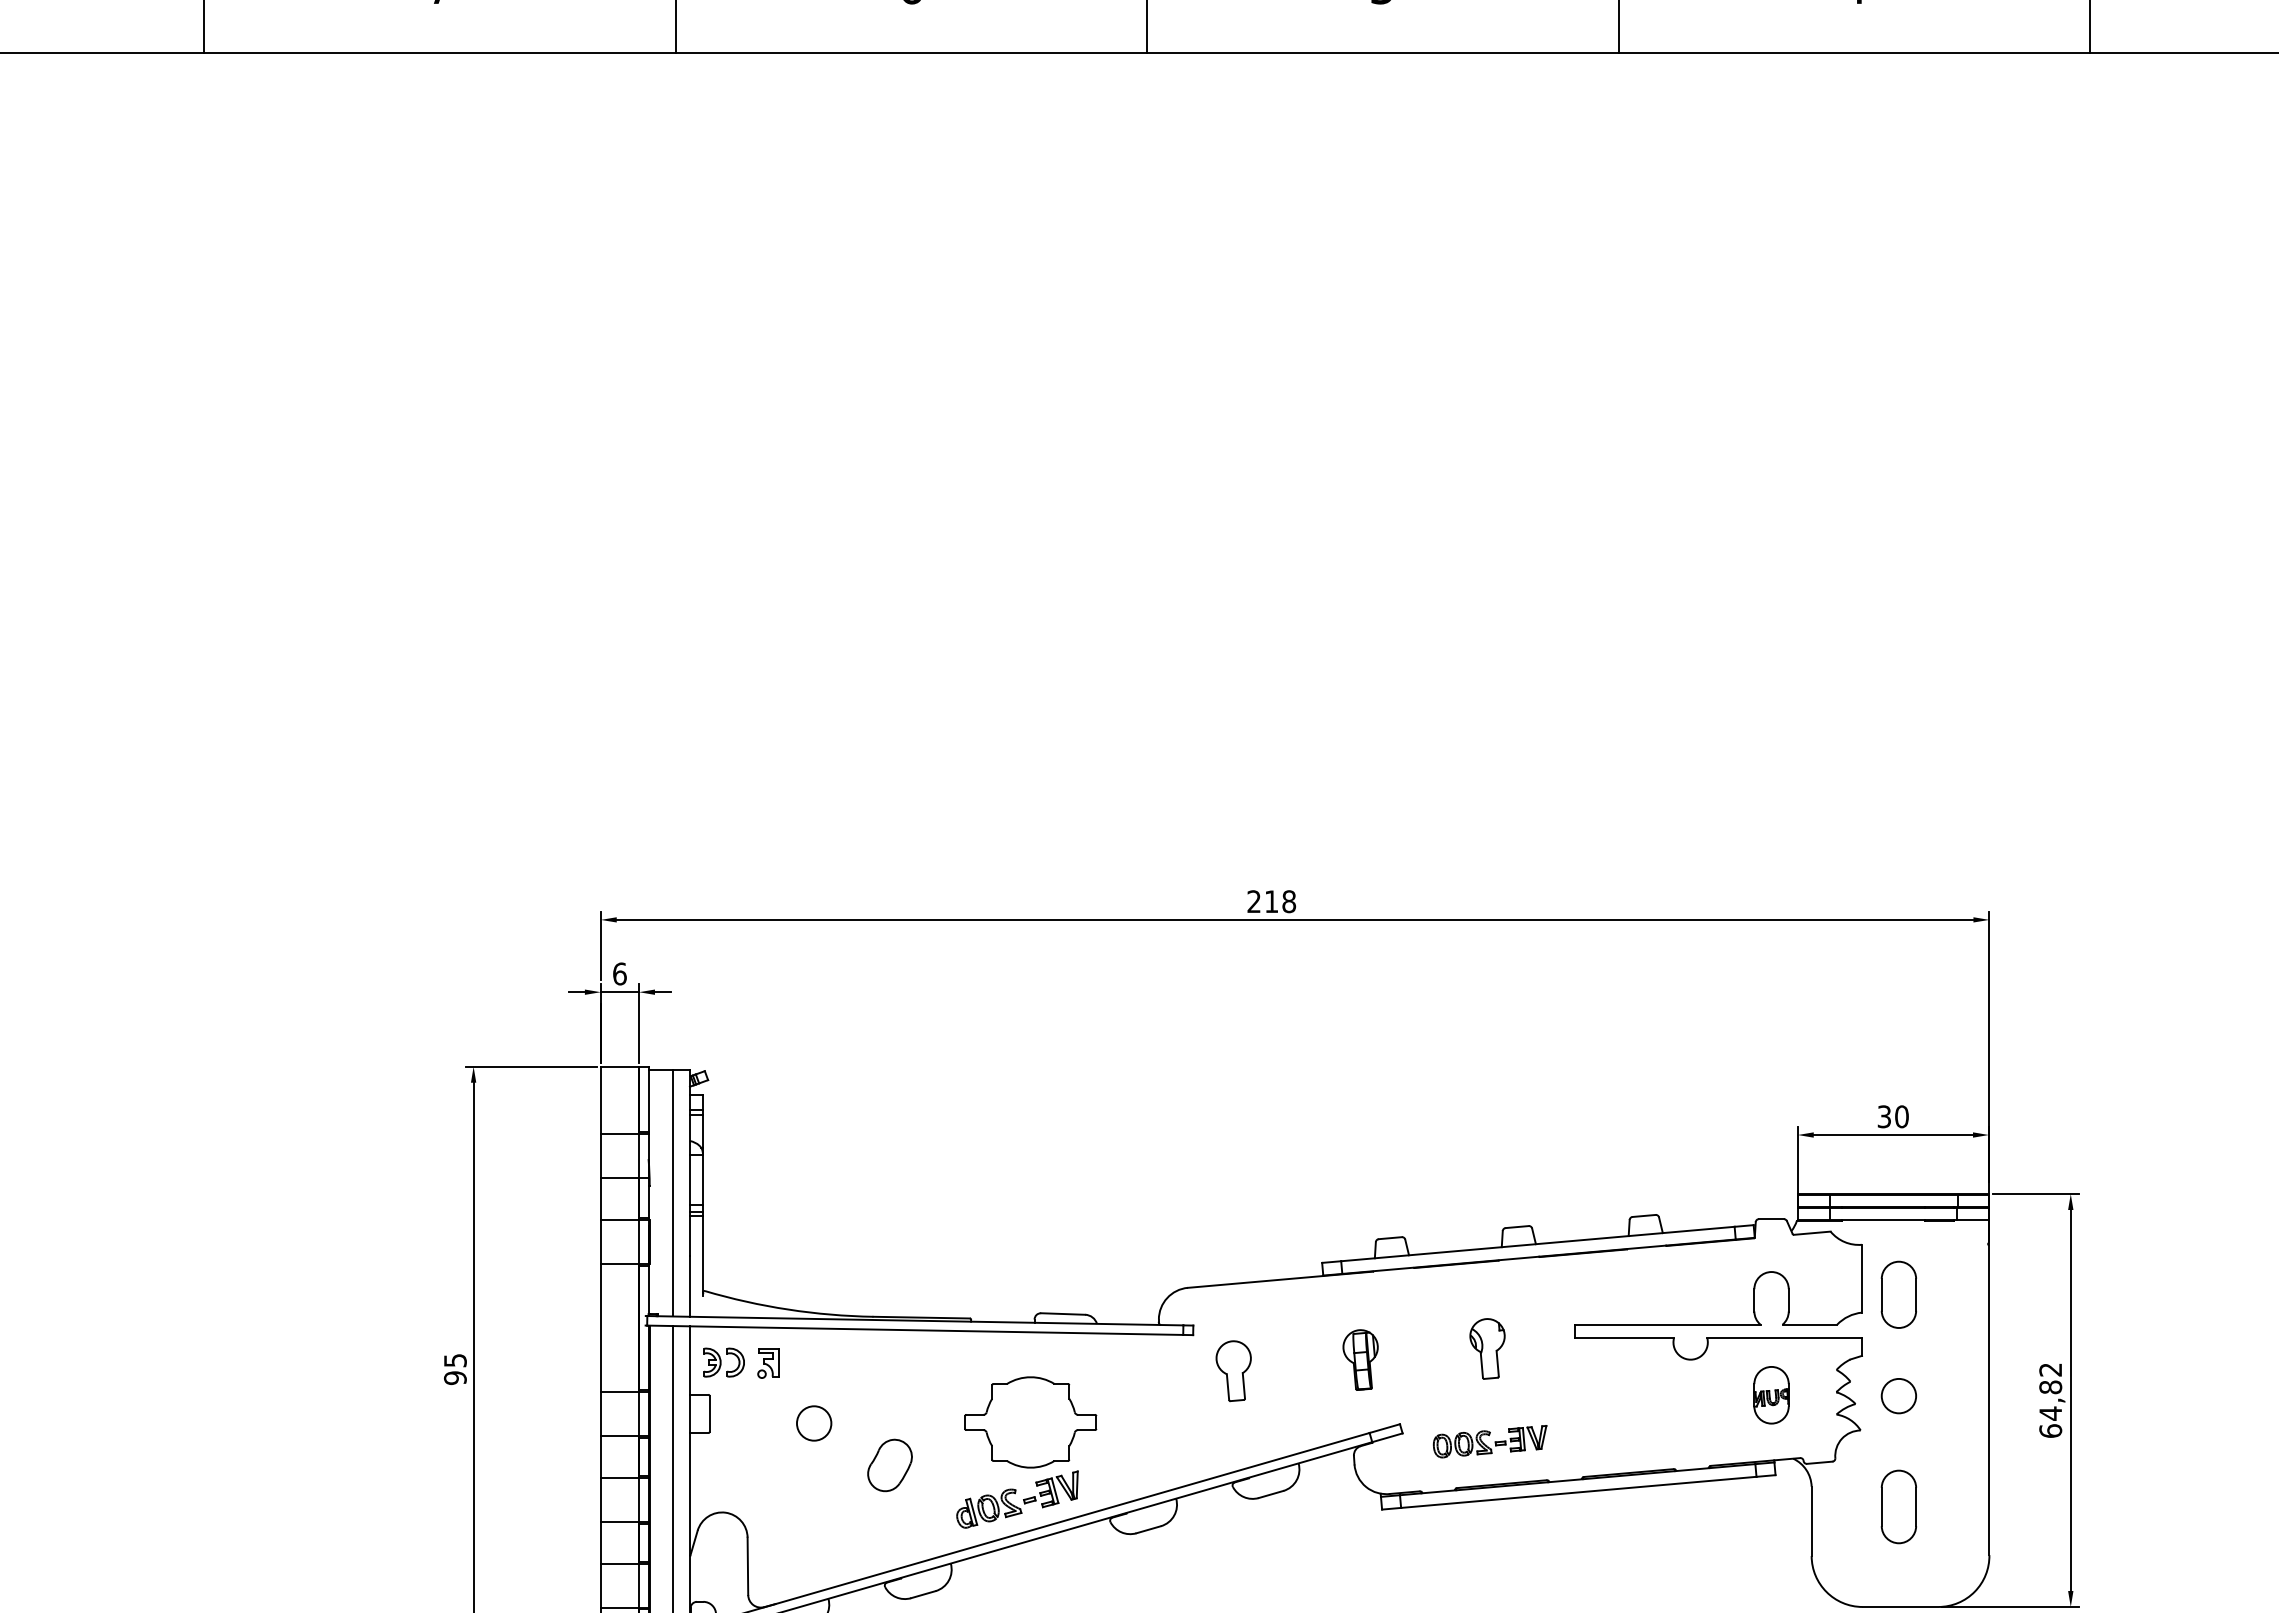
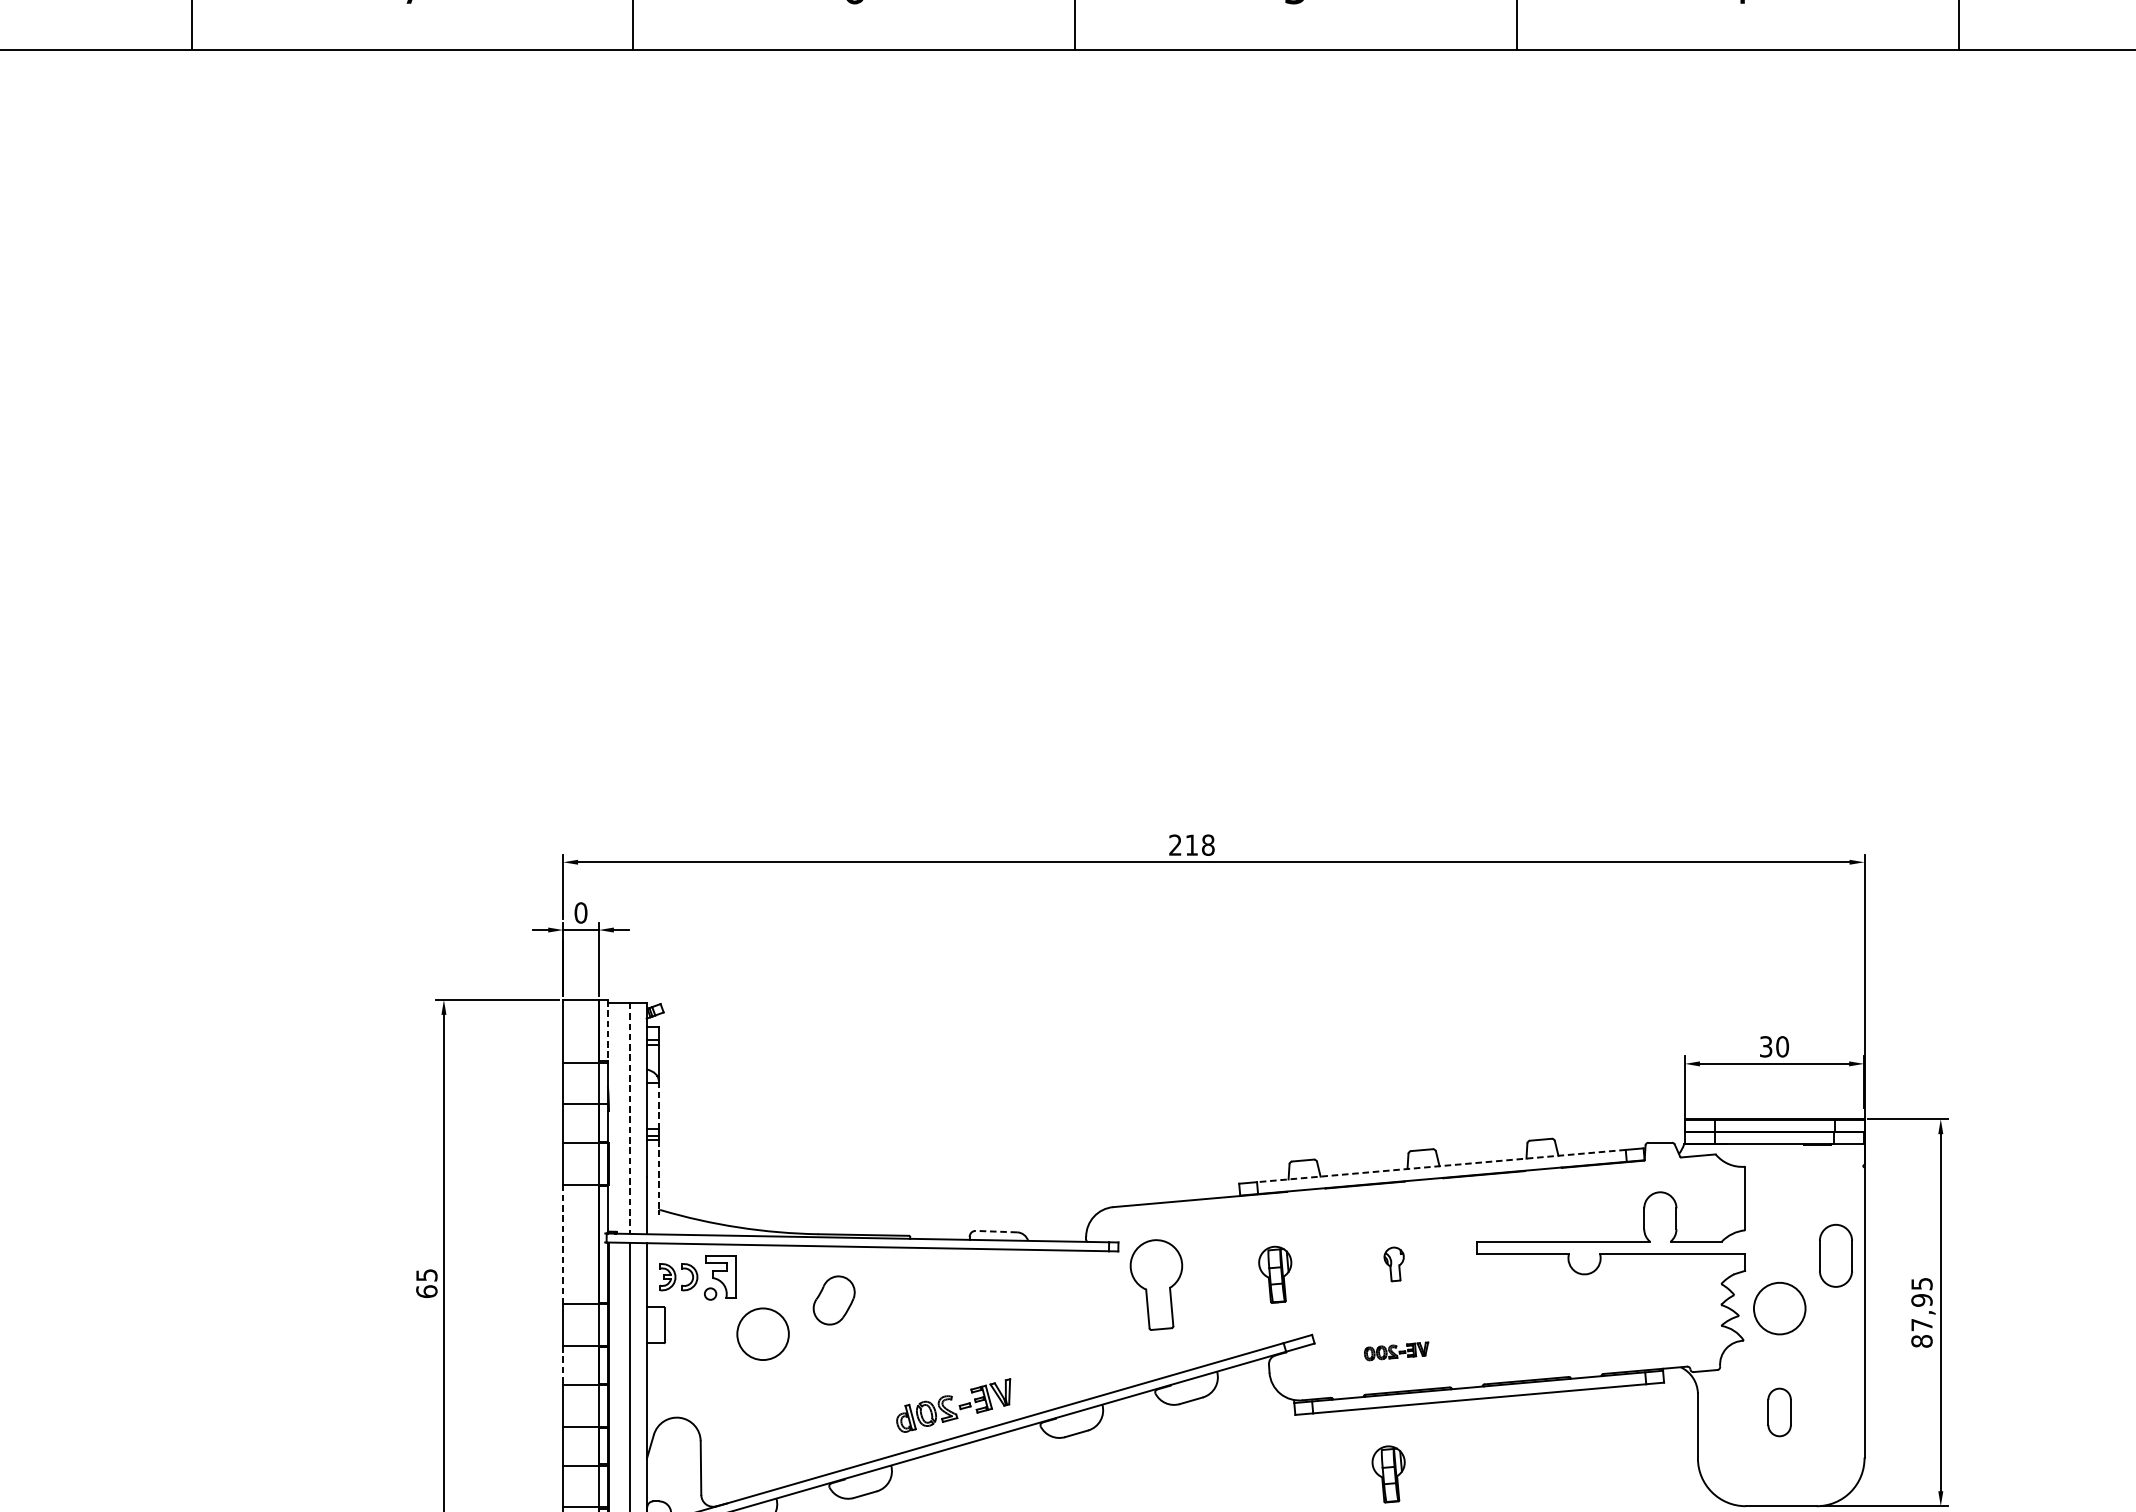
text: (619, 973) -> (580, 912), 6 -> 0
line: (648, 1099) -> (607, 1030), solid -> dashed
line: (702, 1180) -> (658, 1106), solid -> dashed
line: (672, 1193) -> (630, 1118), solid -> dashed
line: (1537, 1244) -> (1441, 1166), solid -> dashed
line: (702, 1256) -> (658, 1177), solid -> dashed
part: (1898, 1294) -> (1835, 1255), moved
line: (1062, 1313) -> (995, 1231), solid -> dashed
line: (600, 1327) -> (562, 1244), solid -> dashed
part: (1487, 1348) -> (1394, 1263), size x0.6
part: (768, 1363) -> (720, 1278), size x1.6
part: (1233, 1371) -> (1156, 1285), size x1.6
text: (454, 1378) -> (426, 1292), 95 -> 65
part: (1771, 1395) -> (1660, 1308), removed
circle: (1898, 1395) -> (1779, 1308), size x1.6
text: (2050, 1400) -> (1921, 1312), 64,82 -> 87,95
part: (1030, 1422) -> (965, 1333), removed
circle: (813, 1423) -> (762, 1334), size x1.6
part: (1489, 1441) -> (1396, 1351), size x0.6
line: (600, 1456) -> (562, 1365), solid -> dashed
part: (889, 1465) -> (833, 1300), moved
part: (1898, 1506) -> (1779, 1412), size x0.7
part: (1481, 1572) -> (1388, 1473), added

